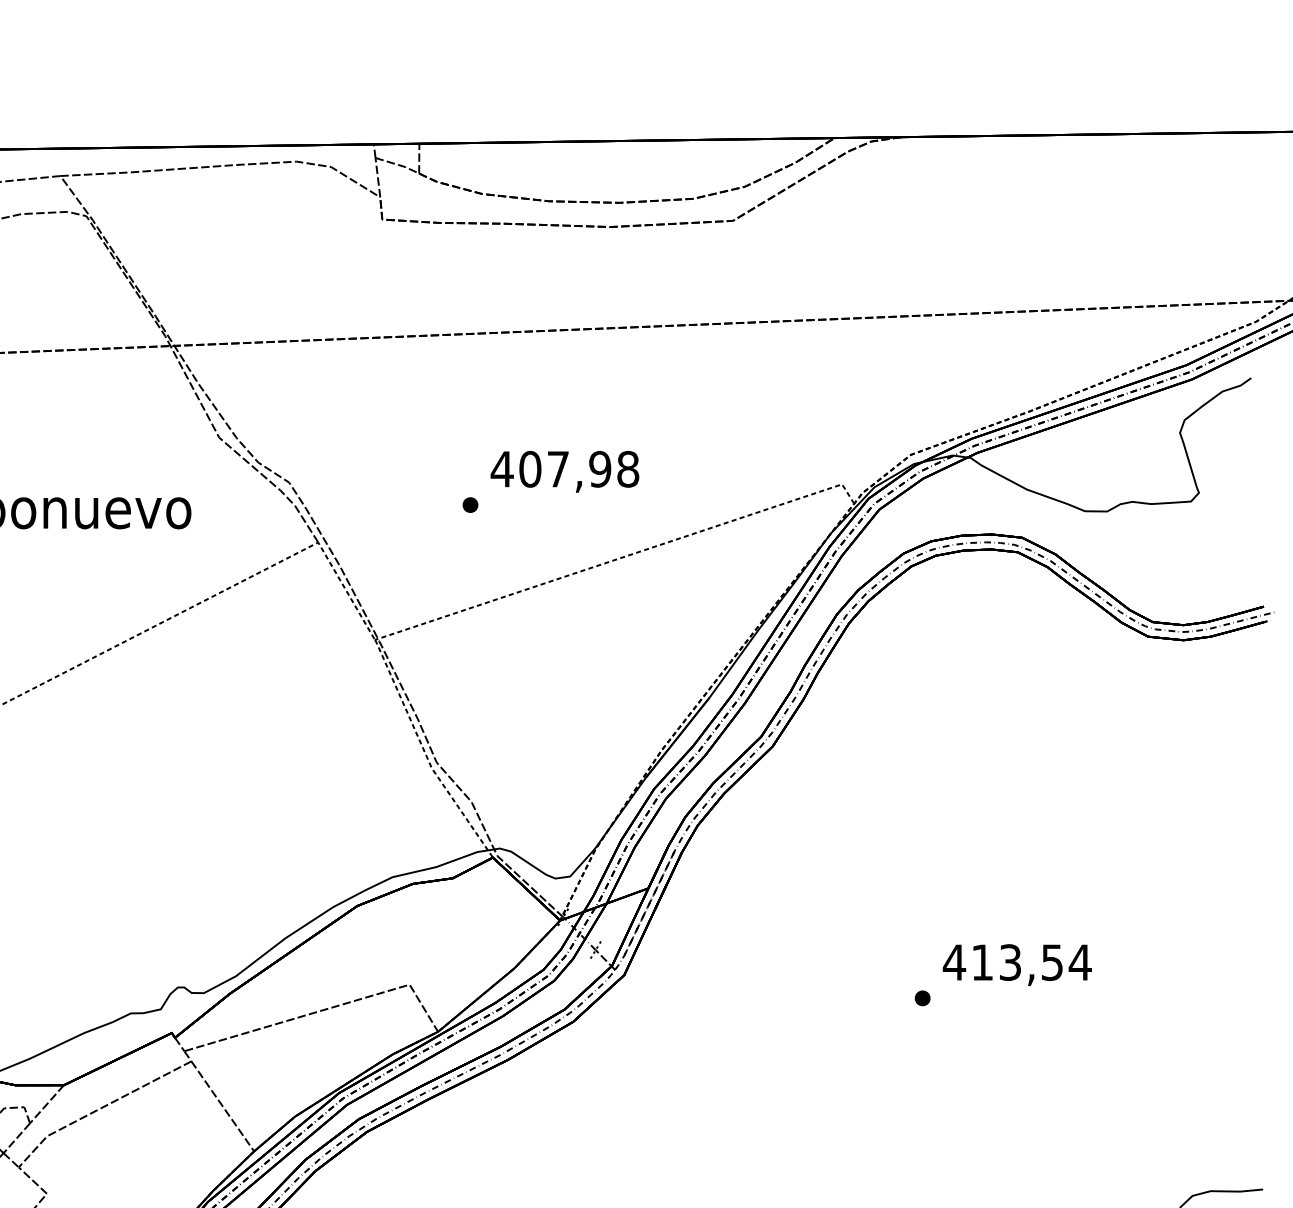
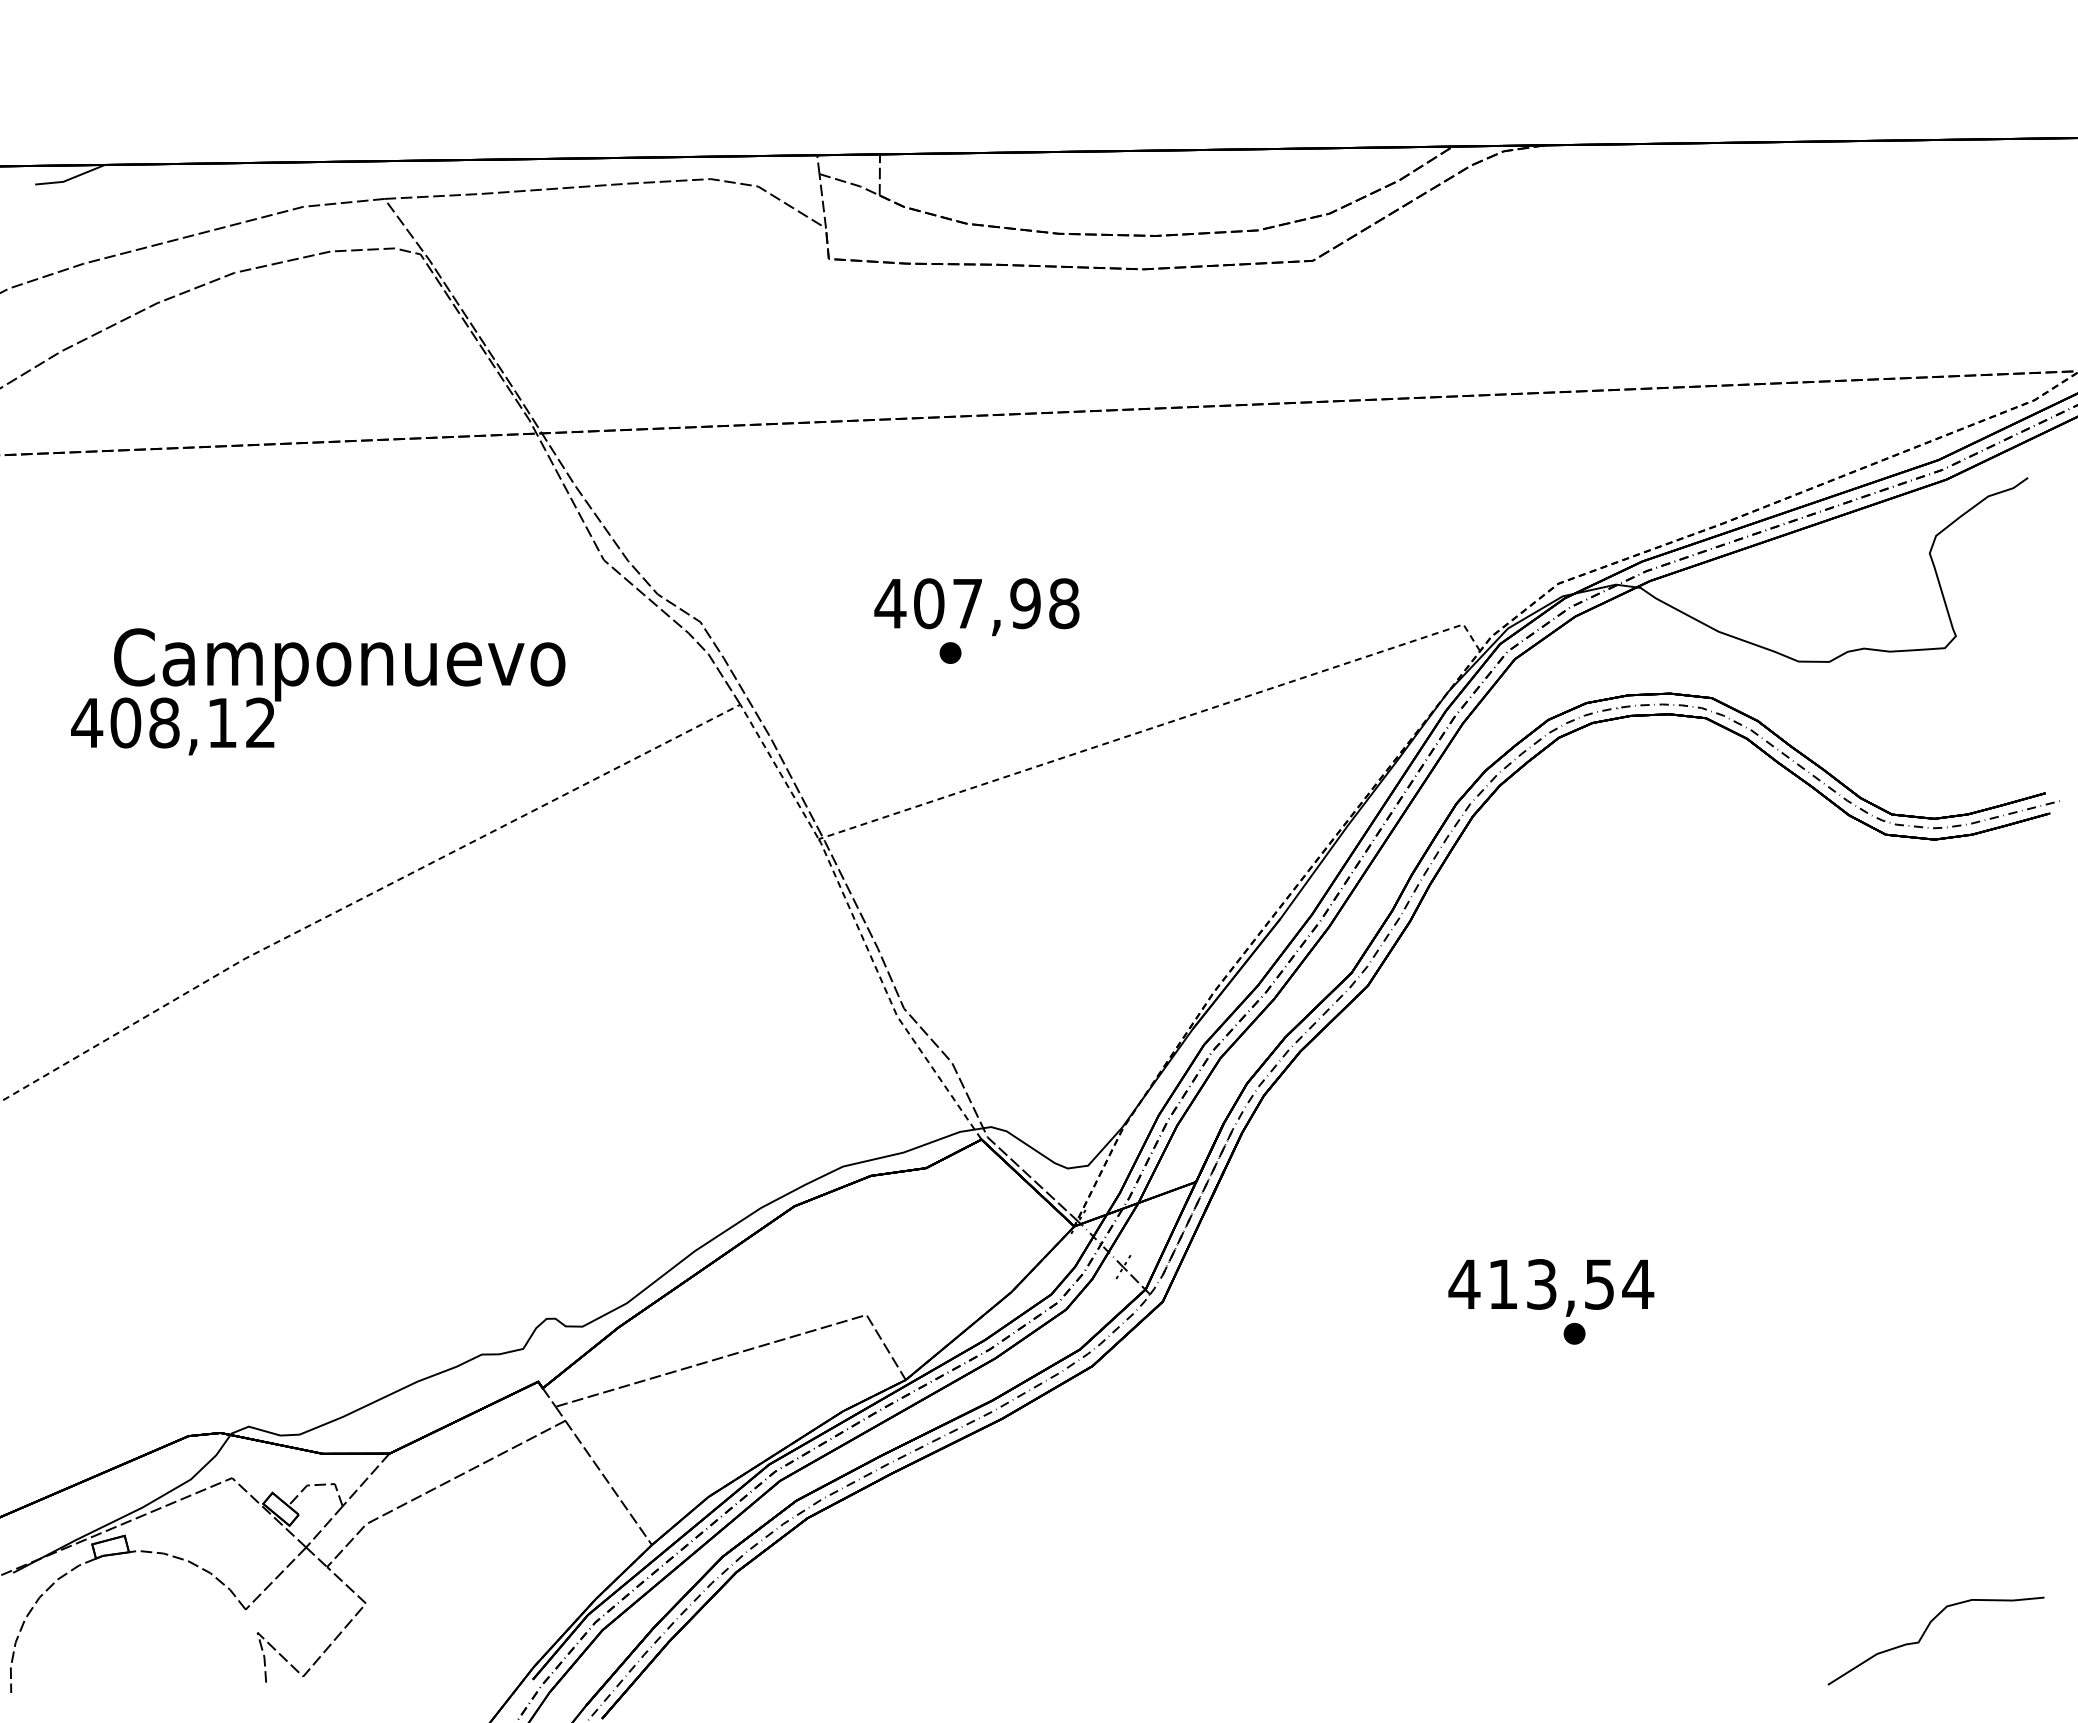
text: (564, 472) -> (976, 607), moved
text: (1017, 964) -> (1551, 1287), moved

